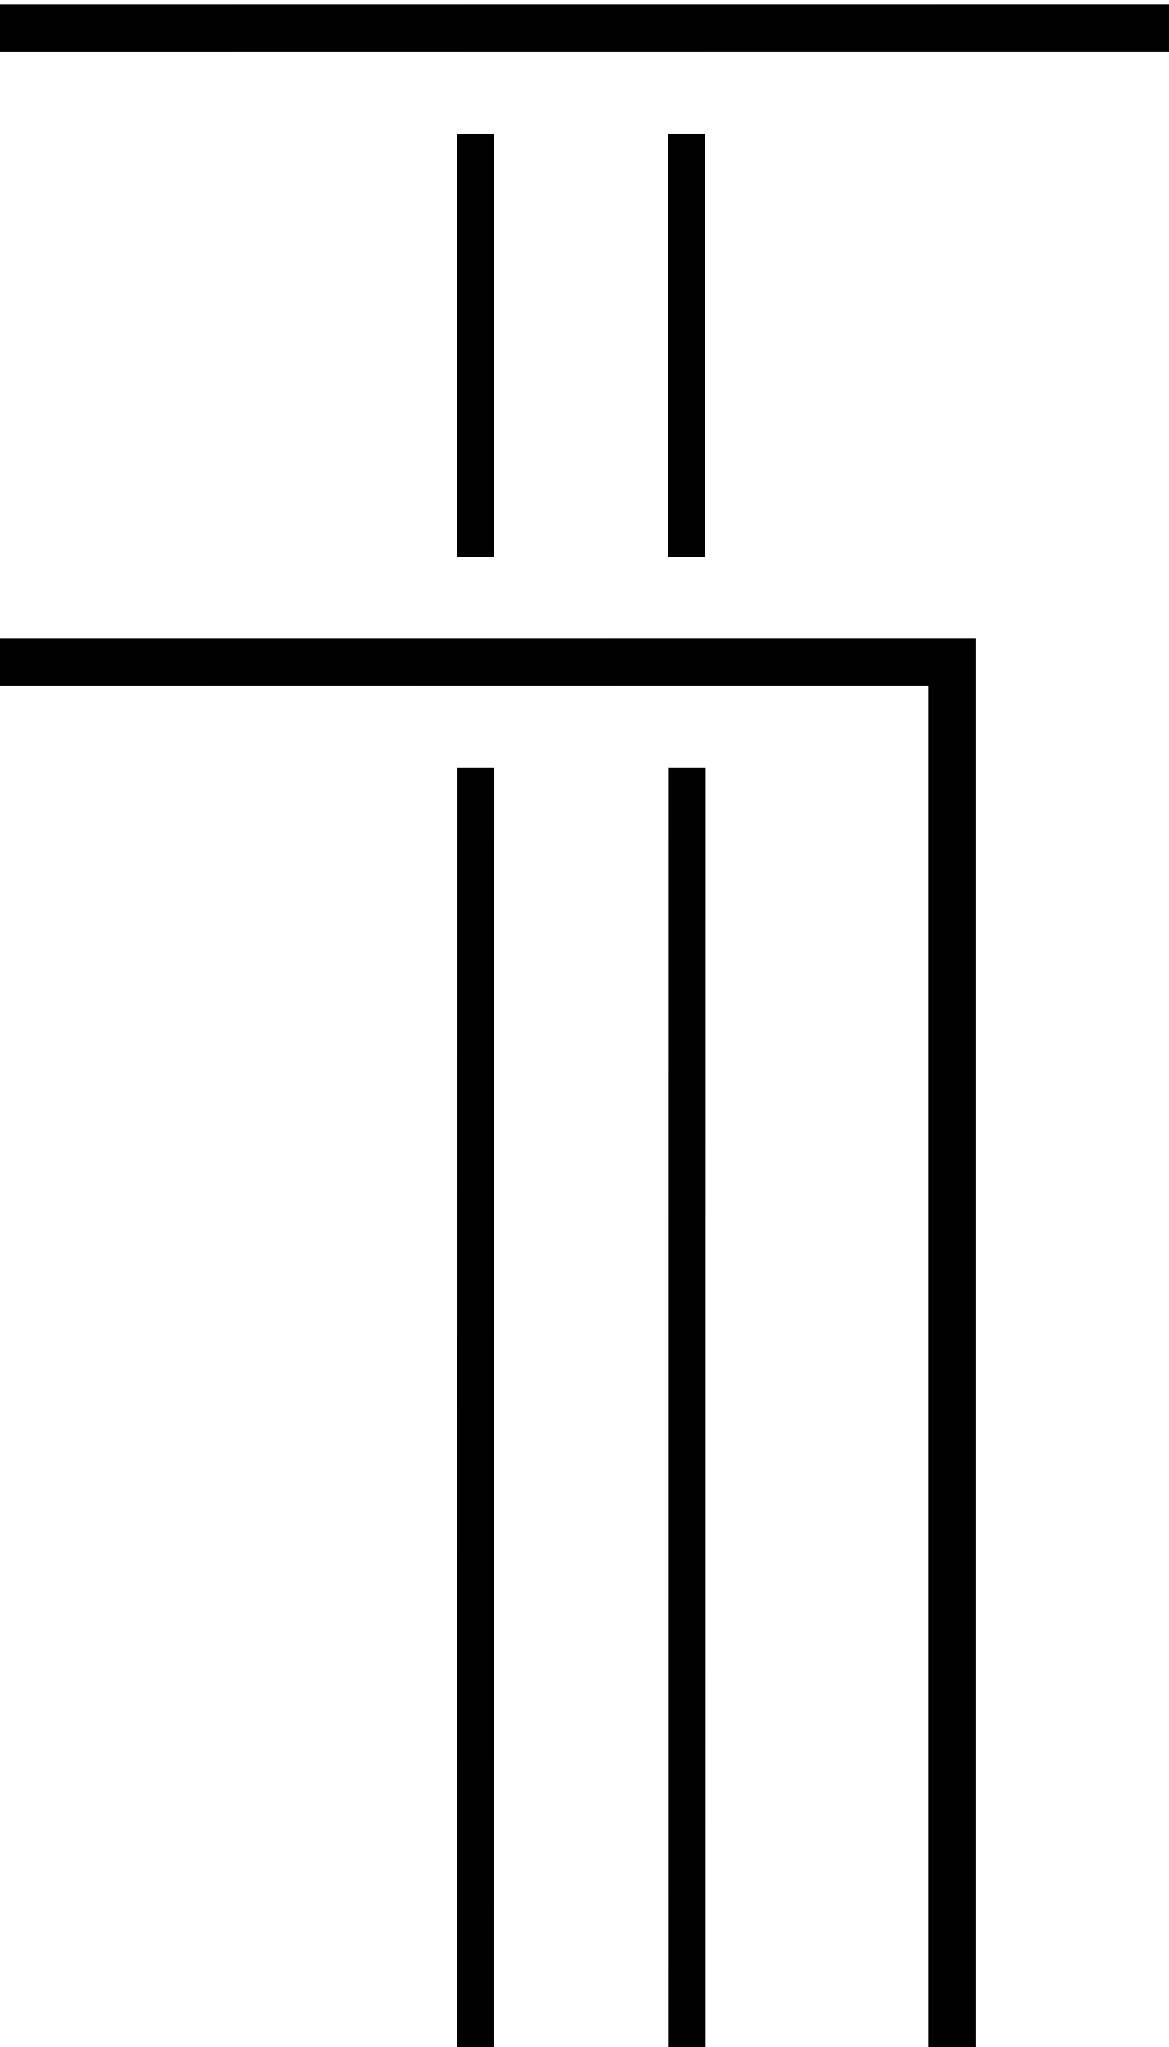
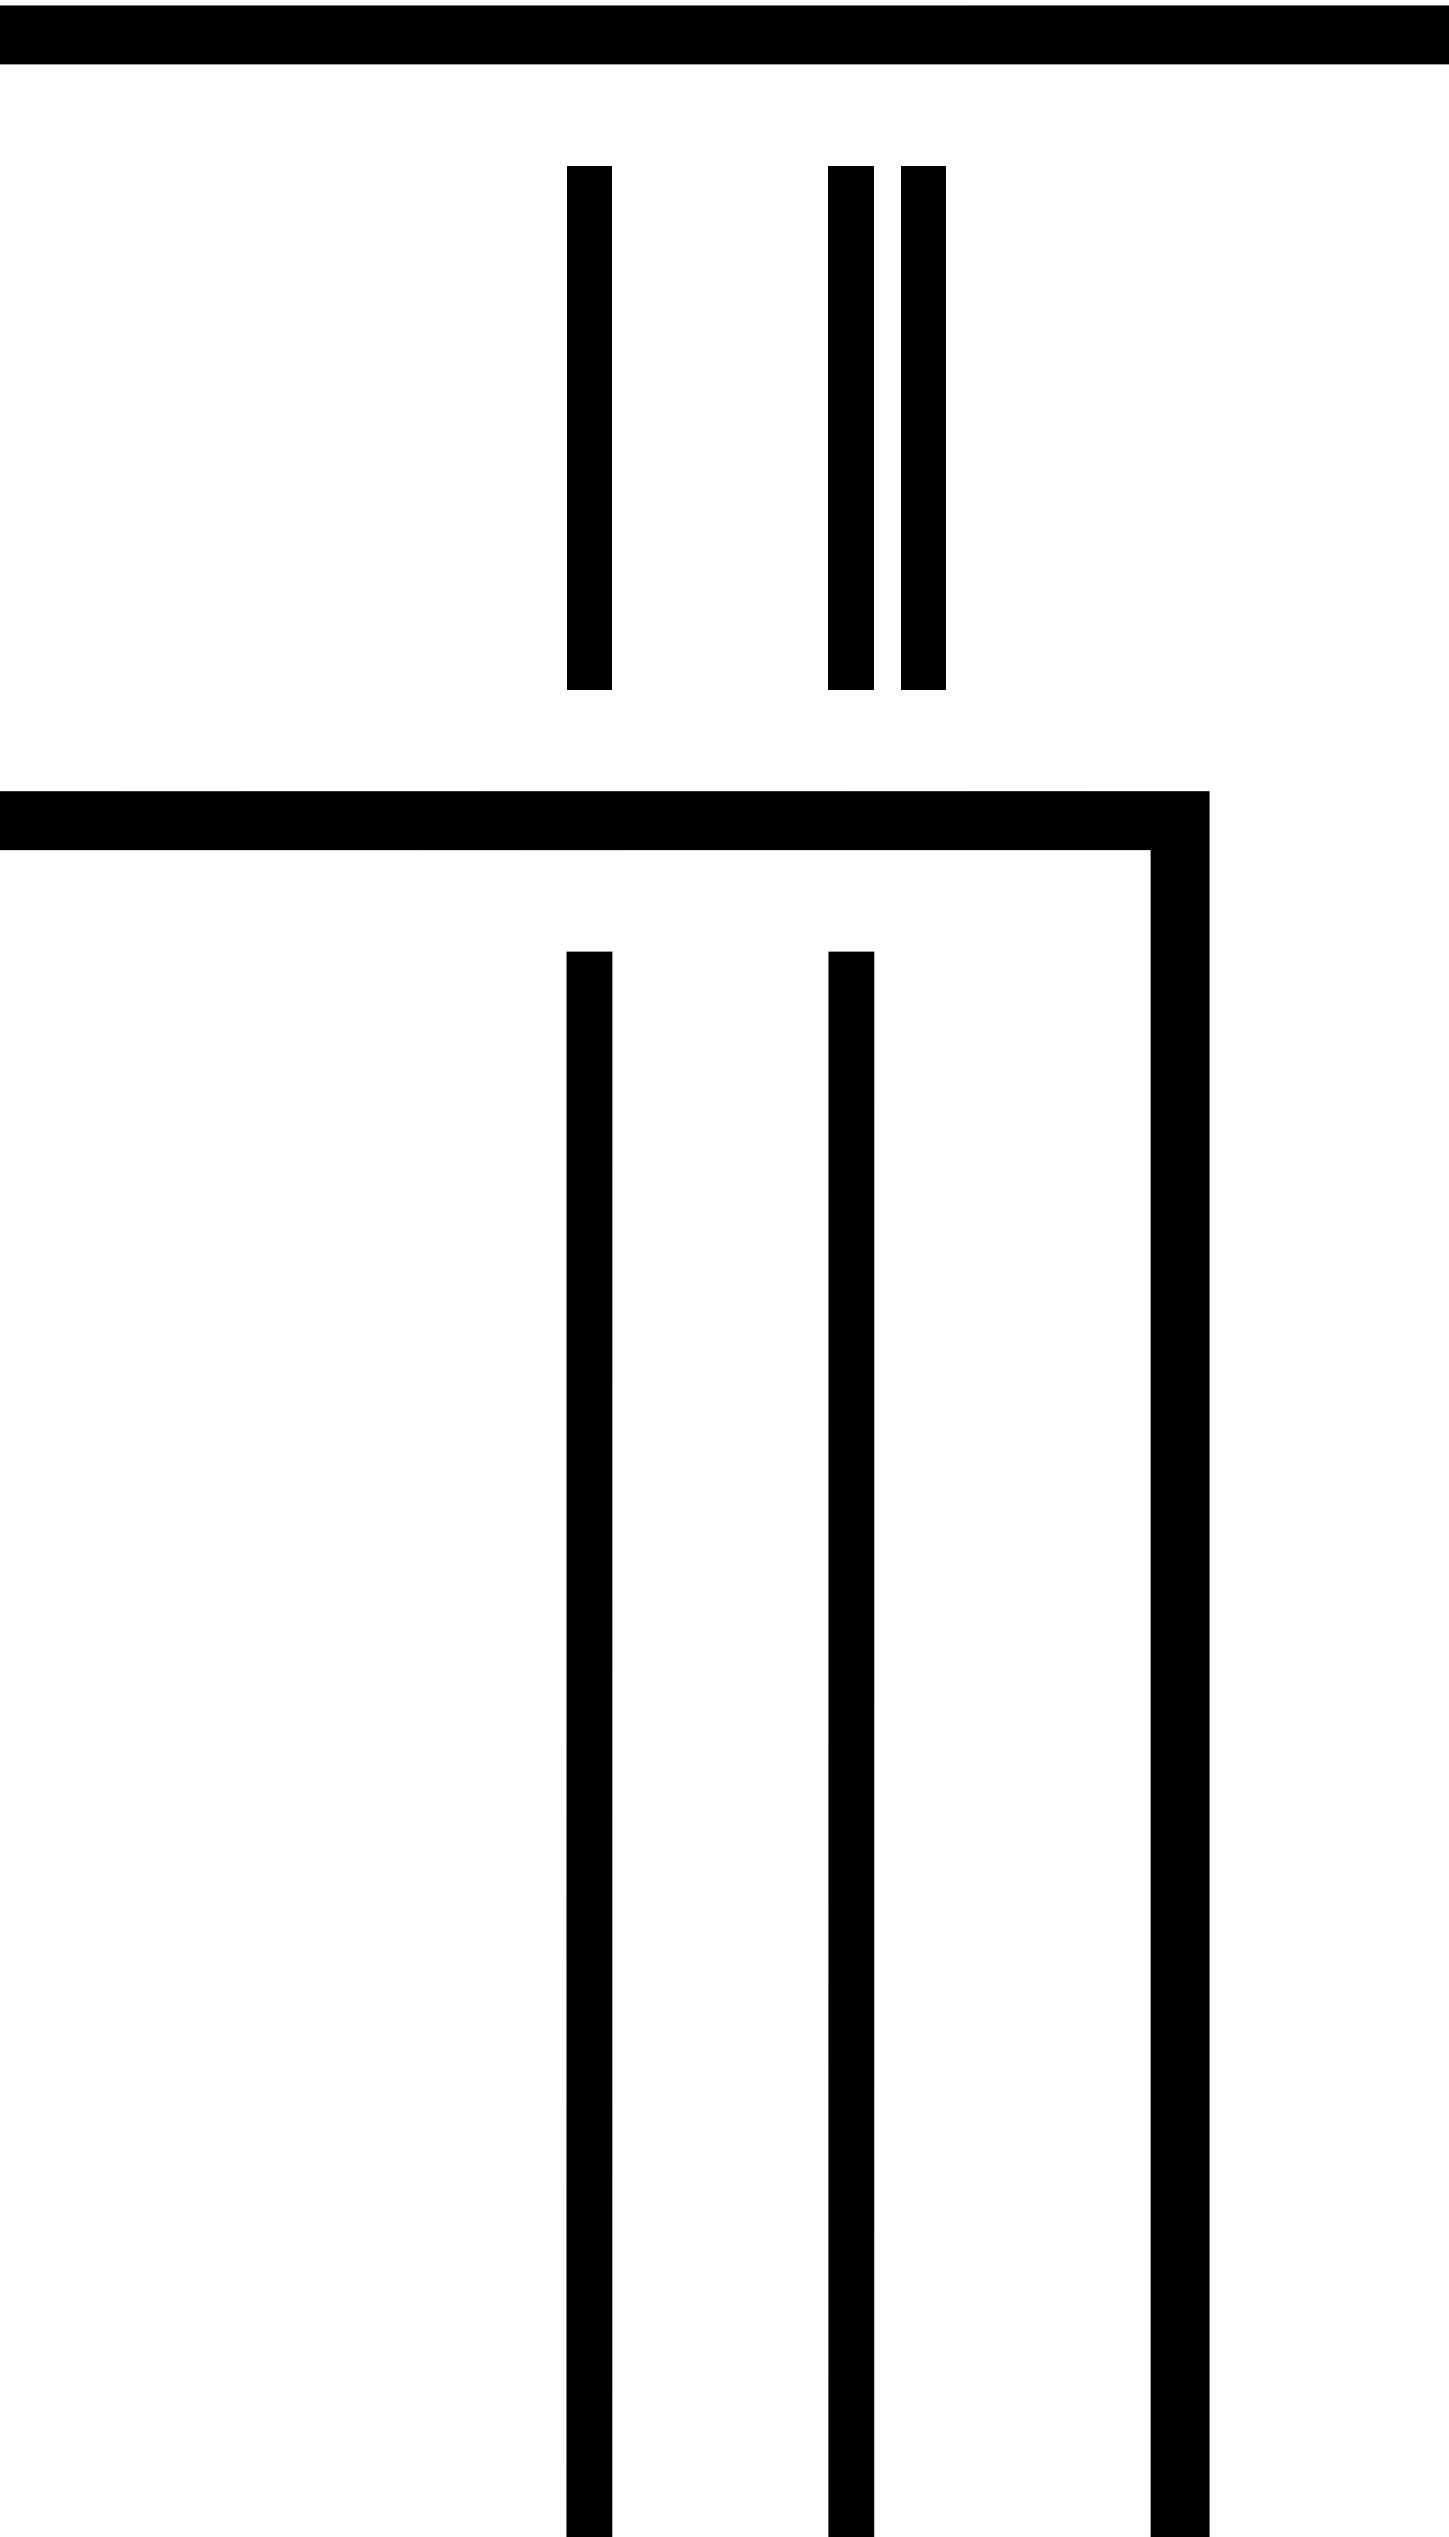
line: (745, 344) -> (923, 427), added

